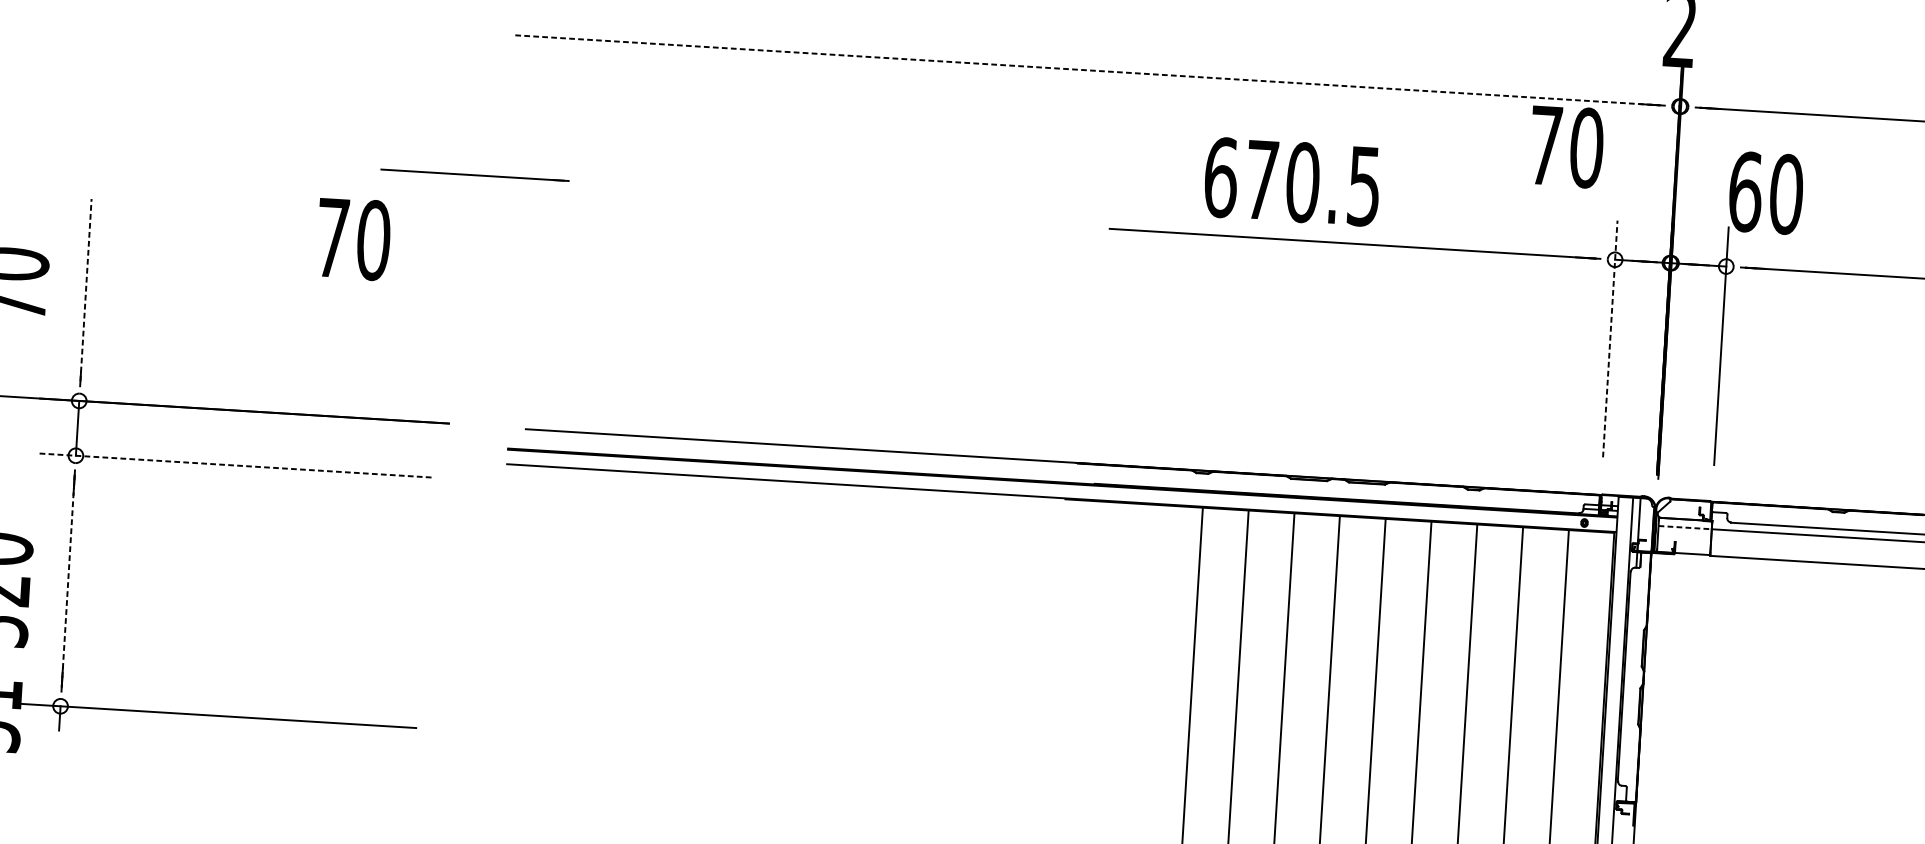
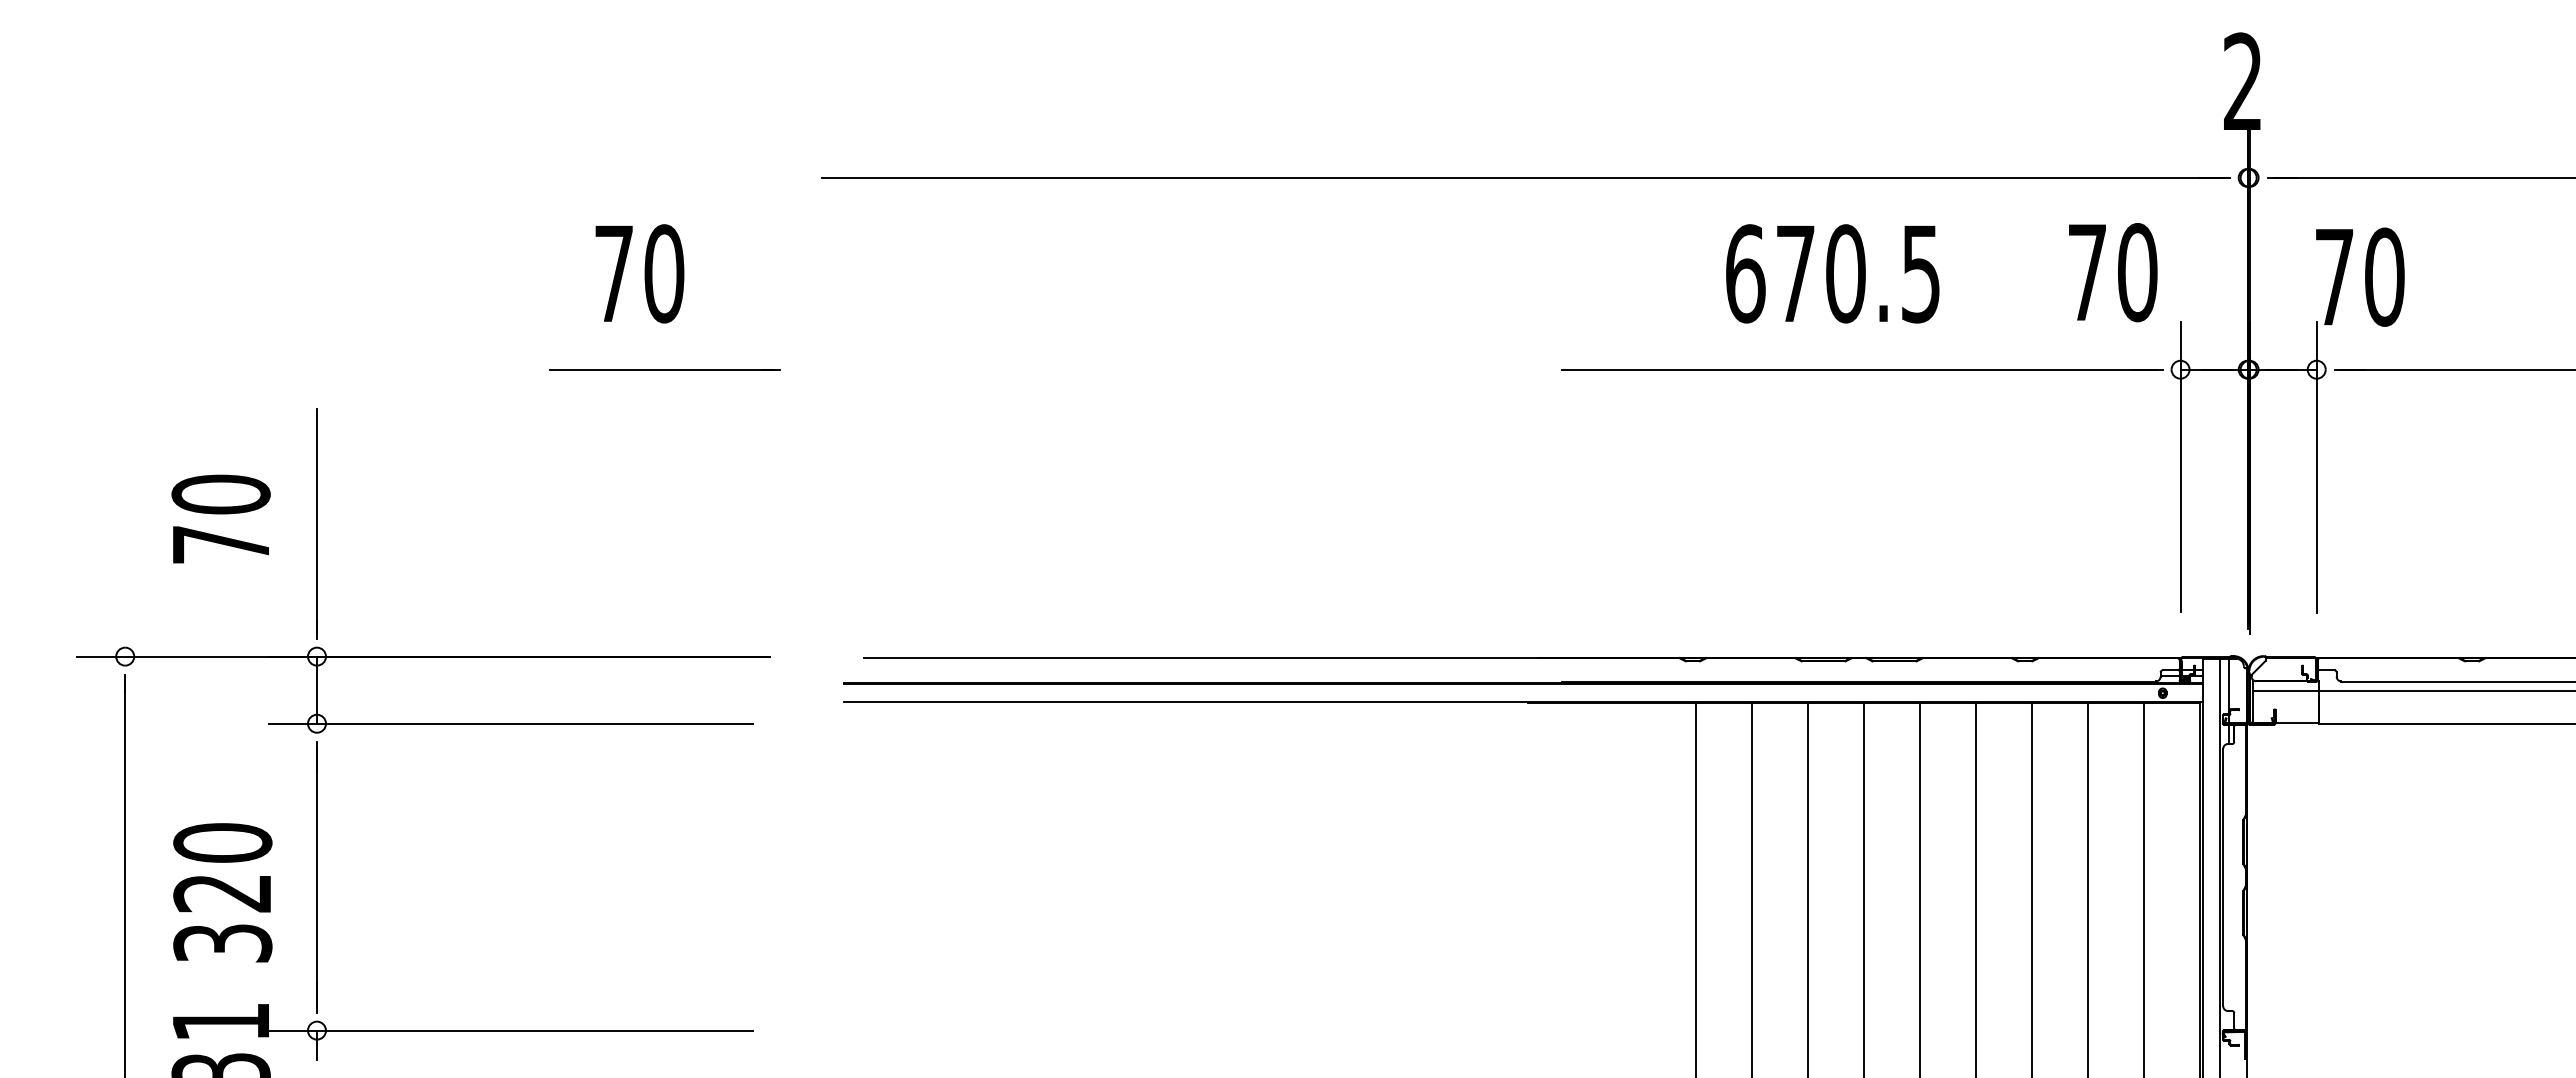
line: (1087, 69) -> (1522, 177), dashed -> solid
text: (1567, 146) -> (2113, 272), moved
line: (474, 175) -> (664, 369), moved
text: (1292, 181) -> (1832, 273), moved
text: (1745, 191) -> (2334, 276), 60 -> 70
text: (353, 238) -> (639, 273), moved
line: (86, 290) -> (317, 521), dashed -> solid
line: (1610, 338) -> (2180, 466), dashed -> solid
line: (233, 465) -> (510, 723), dashed -> solid
line: (1685, 527) -> (2286, 691), dashed -> solid
line: (68, 580) -> (317, 876), dashed -> solid

